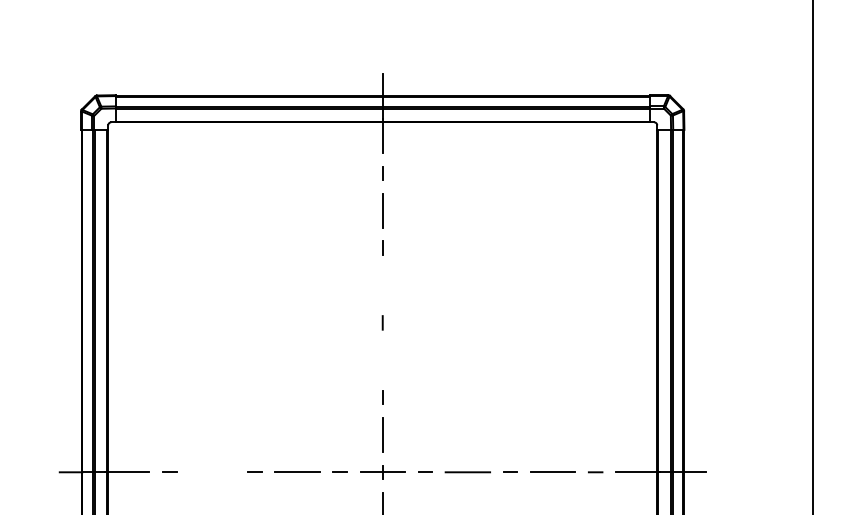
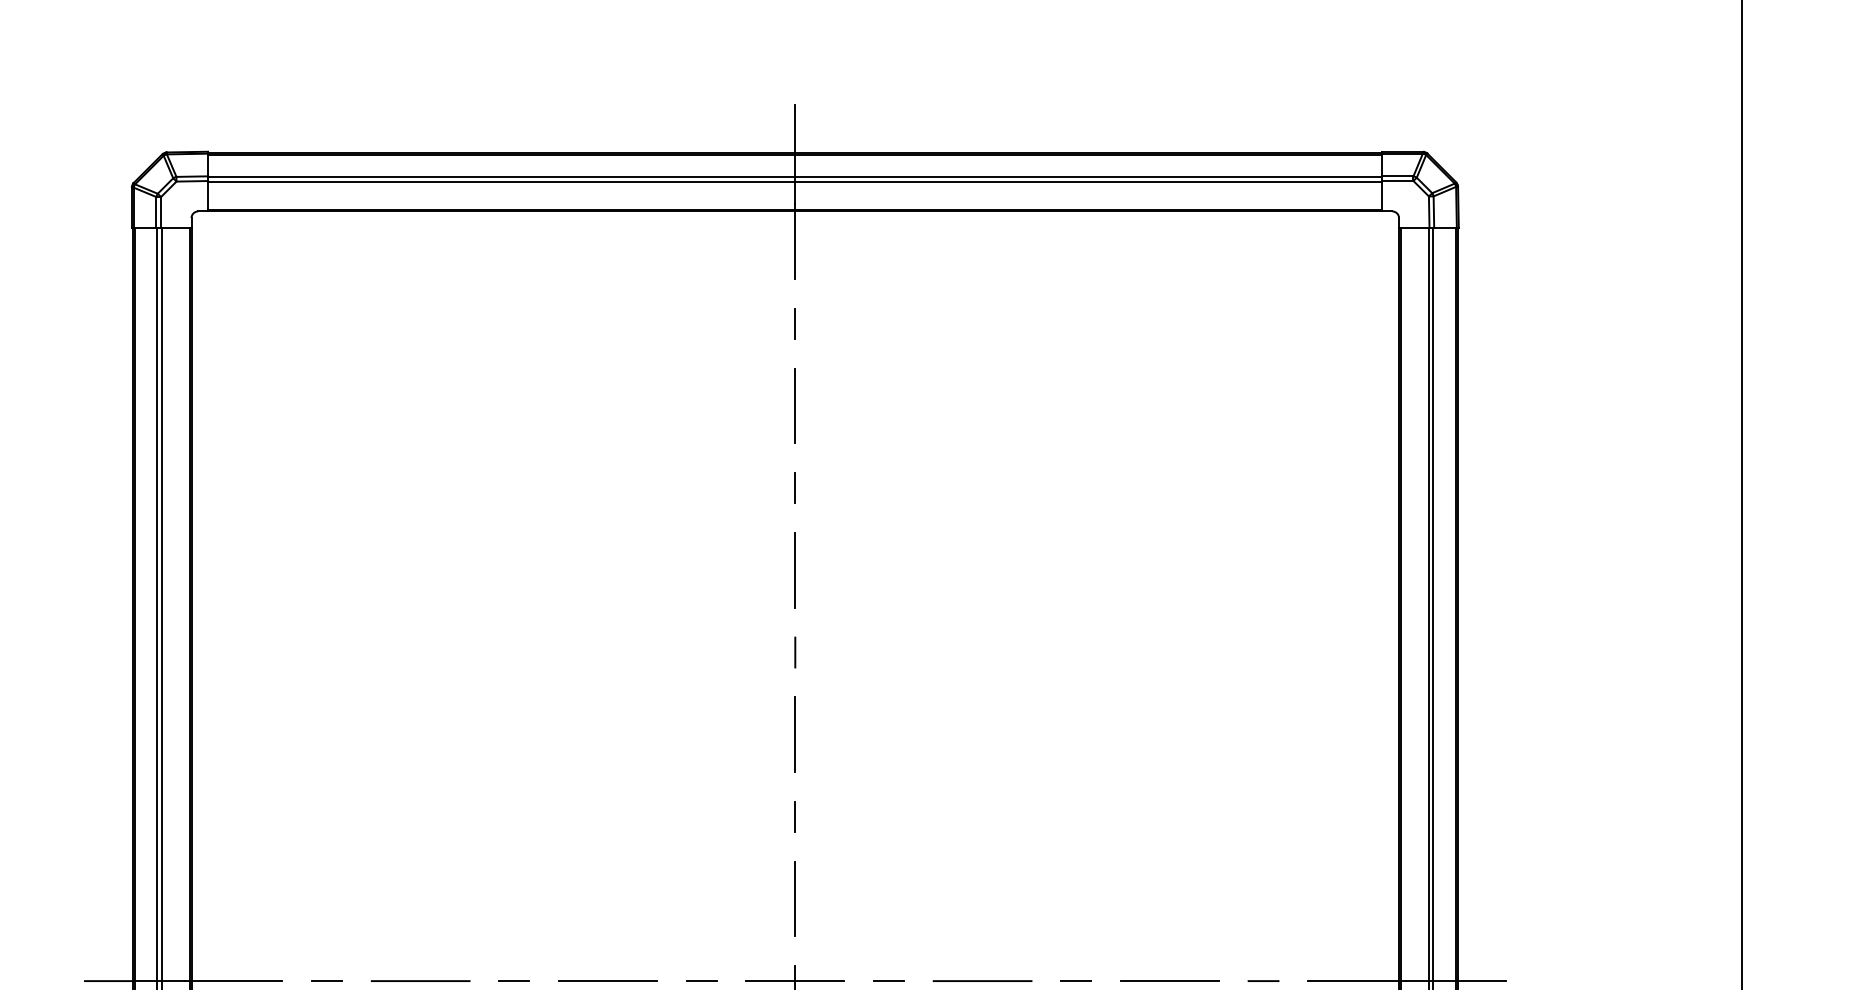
line: (382, 285) -> (794, 570), added
line: (382, 360) -> (794, 735), added
line: (212, 472) -> (420, 981), added

